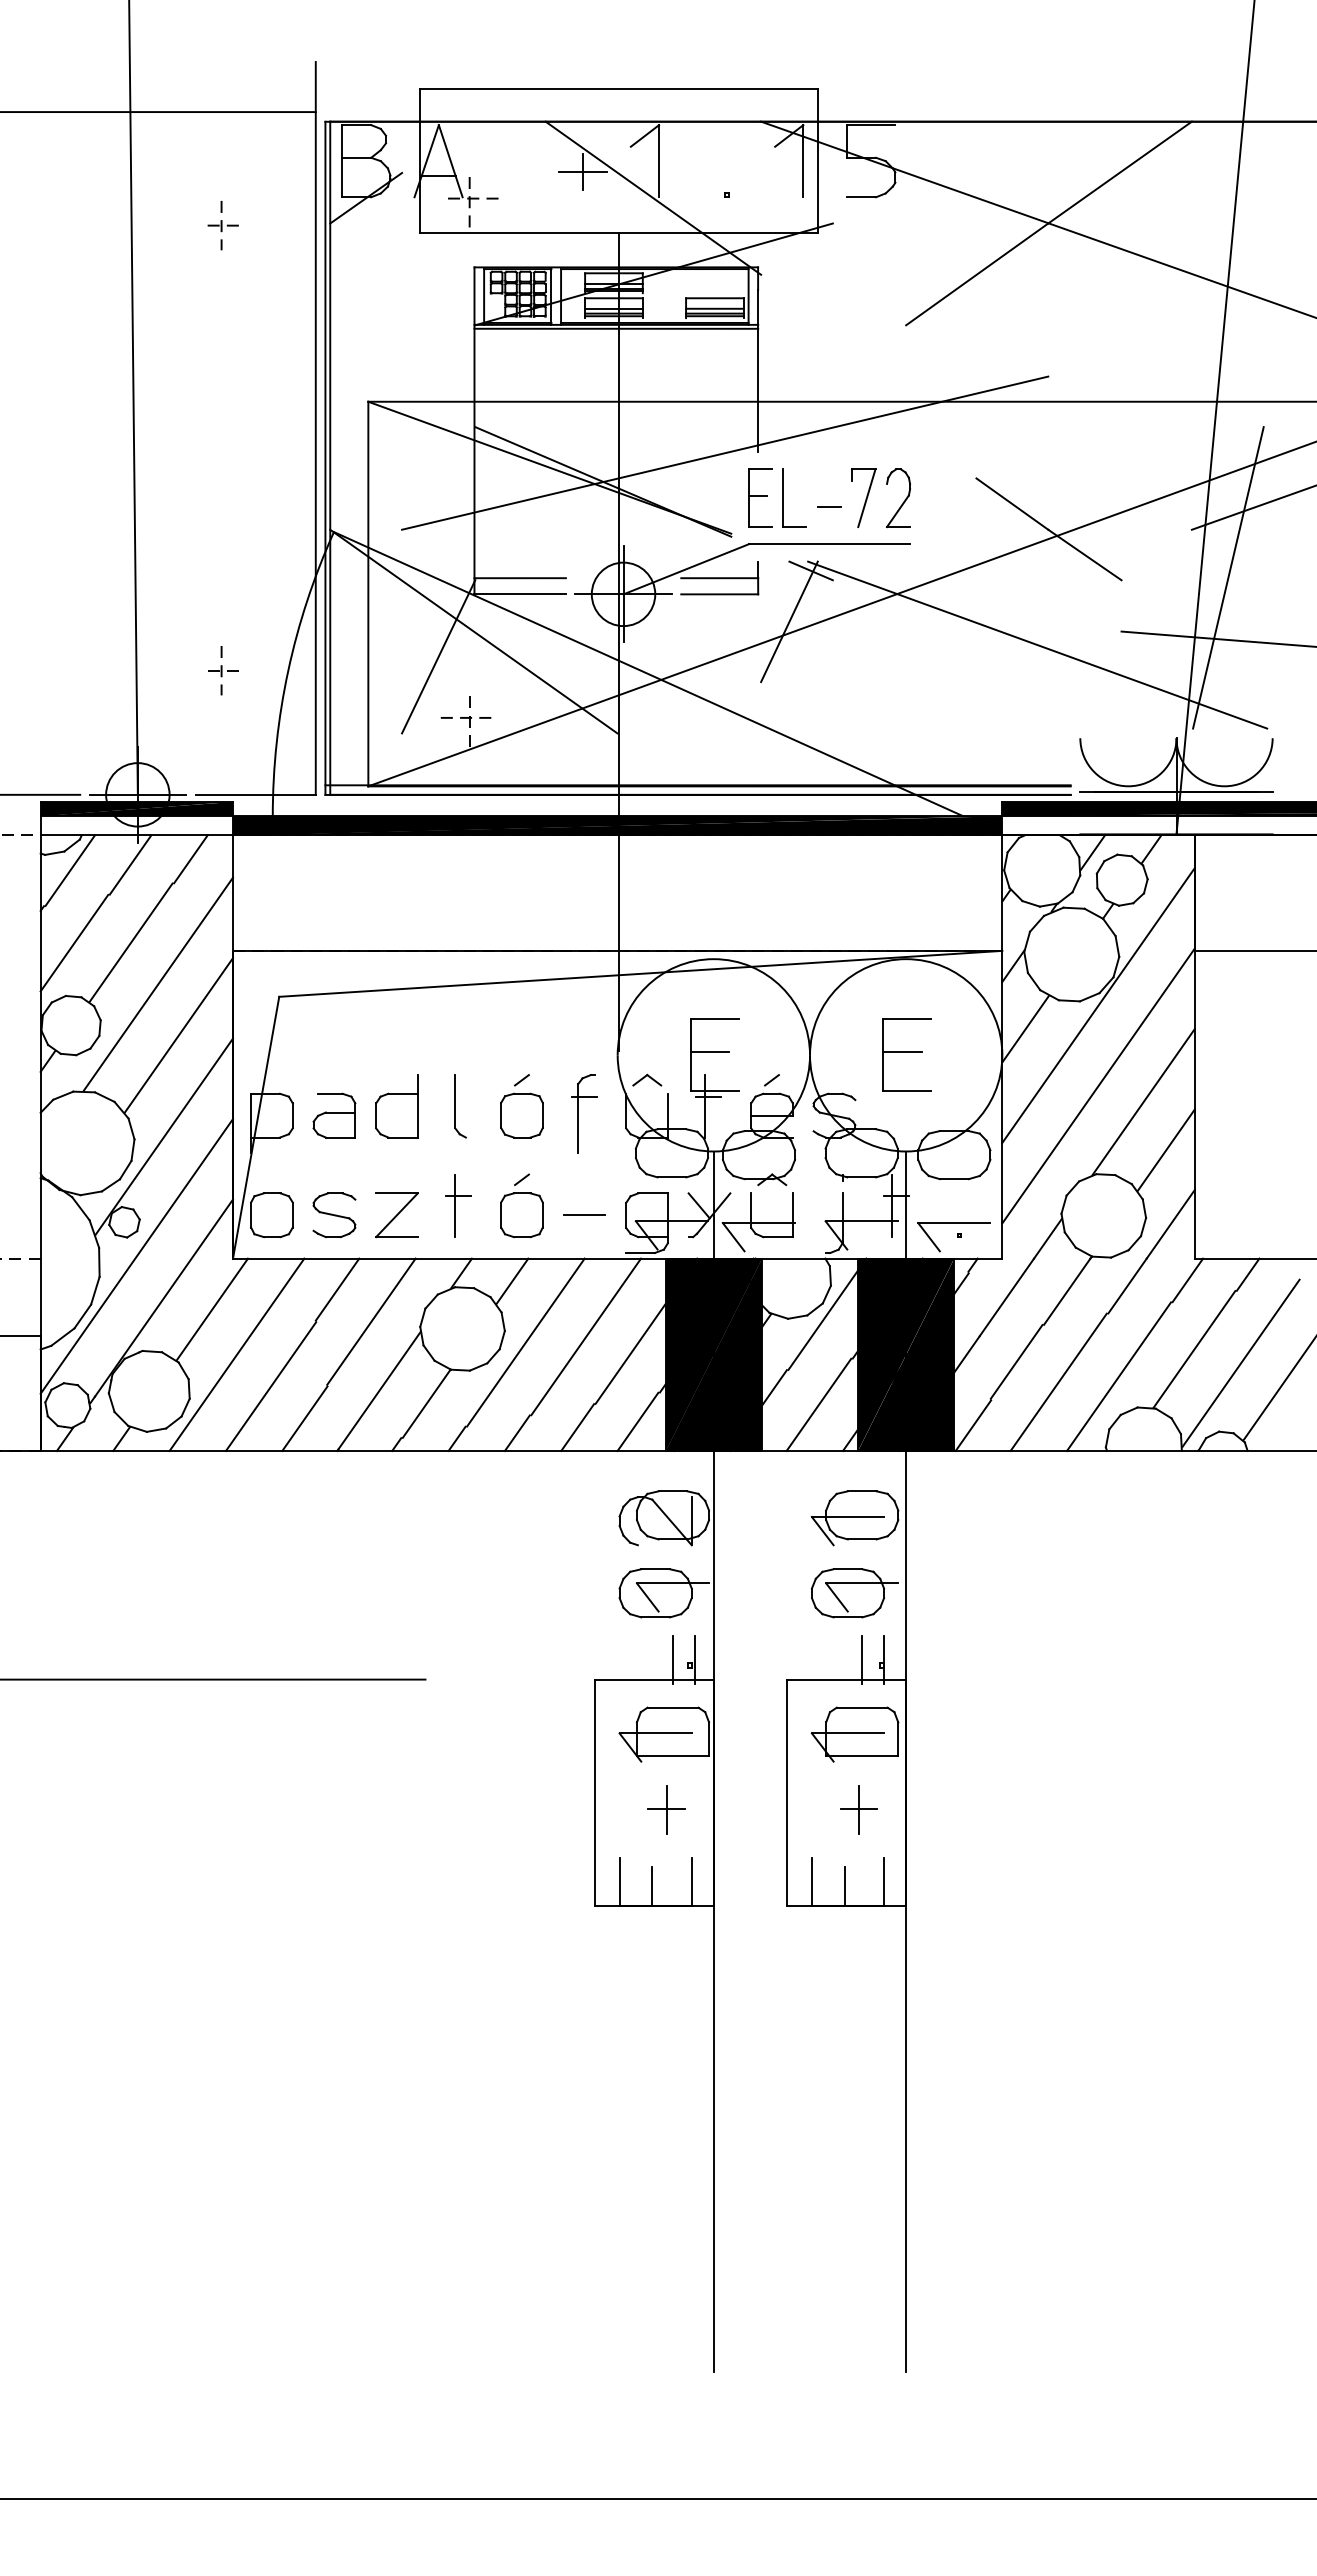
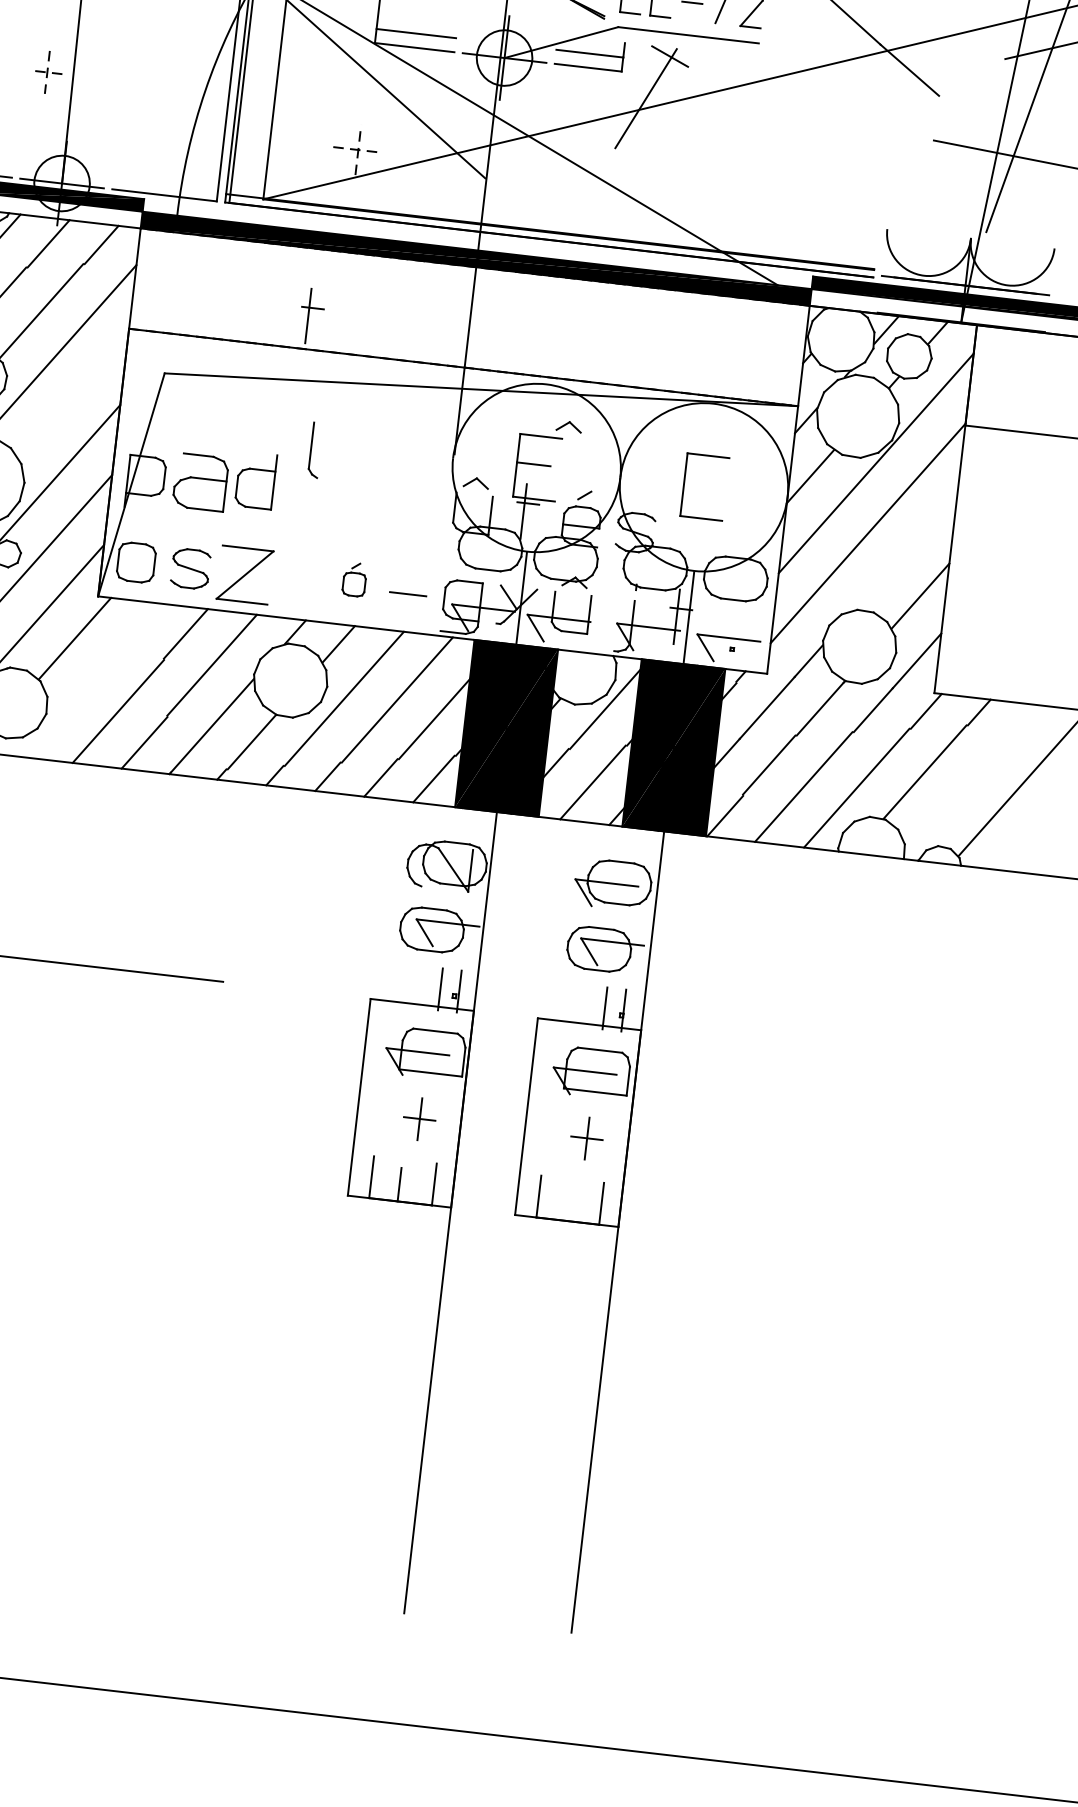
line: (1037, 644) -> (859, 143), removed
line: (438, 656) -> (337, 93), removed
part: (223, 670) -> (49, 72), moved
part: (745, 1003) -> (569, 426), added
line: (178, 1035) -> (73, 396), removed
line: (902, 1051) -> (701, 483), removed
line: (1143, 1102) -> (905, 552), removed
part: (460, 1106) -> (315, 450), moved
part: (521, 1106) -> (364, 493), removed
part: (584, 1113) -> (418, 505), removed
part: (334, 1115) -> (200, 482), size x1.4
part: (458, 1205) -> (311, 316), moved
part: (521, 1205) -> (354, 579), size x0.6
part: (396, 1215) -> (244, 575), size x1.4
line: (236, 1354) -> (91, 680), removed
line: (1240, 1362) -> (963, 788), removed
line: (844, 1886) -> (566, 1203), removed

